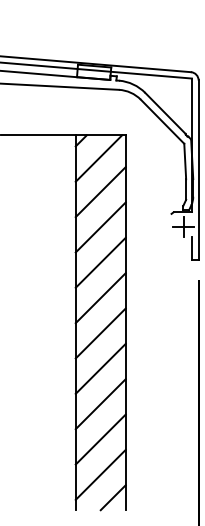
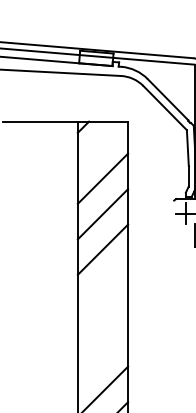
line: (98, 158) -> (100, 144), removed
line: (100, 298) -> (102, 285), removed
line: (100, 333) -> (102, 320), removed
line: (100, 368) -> (102, 355), removed

